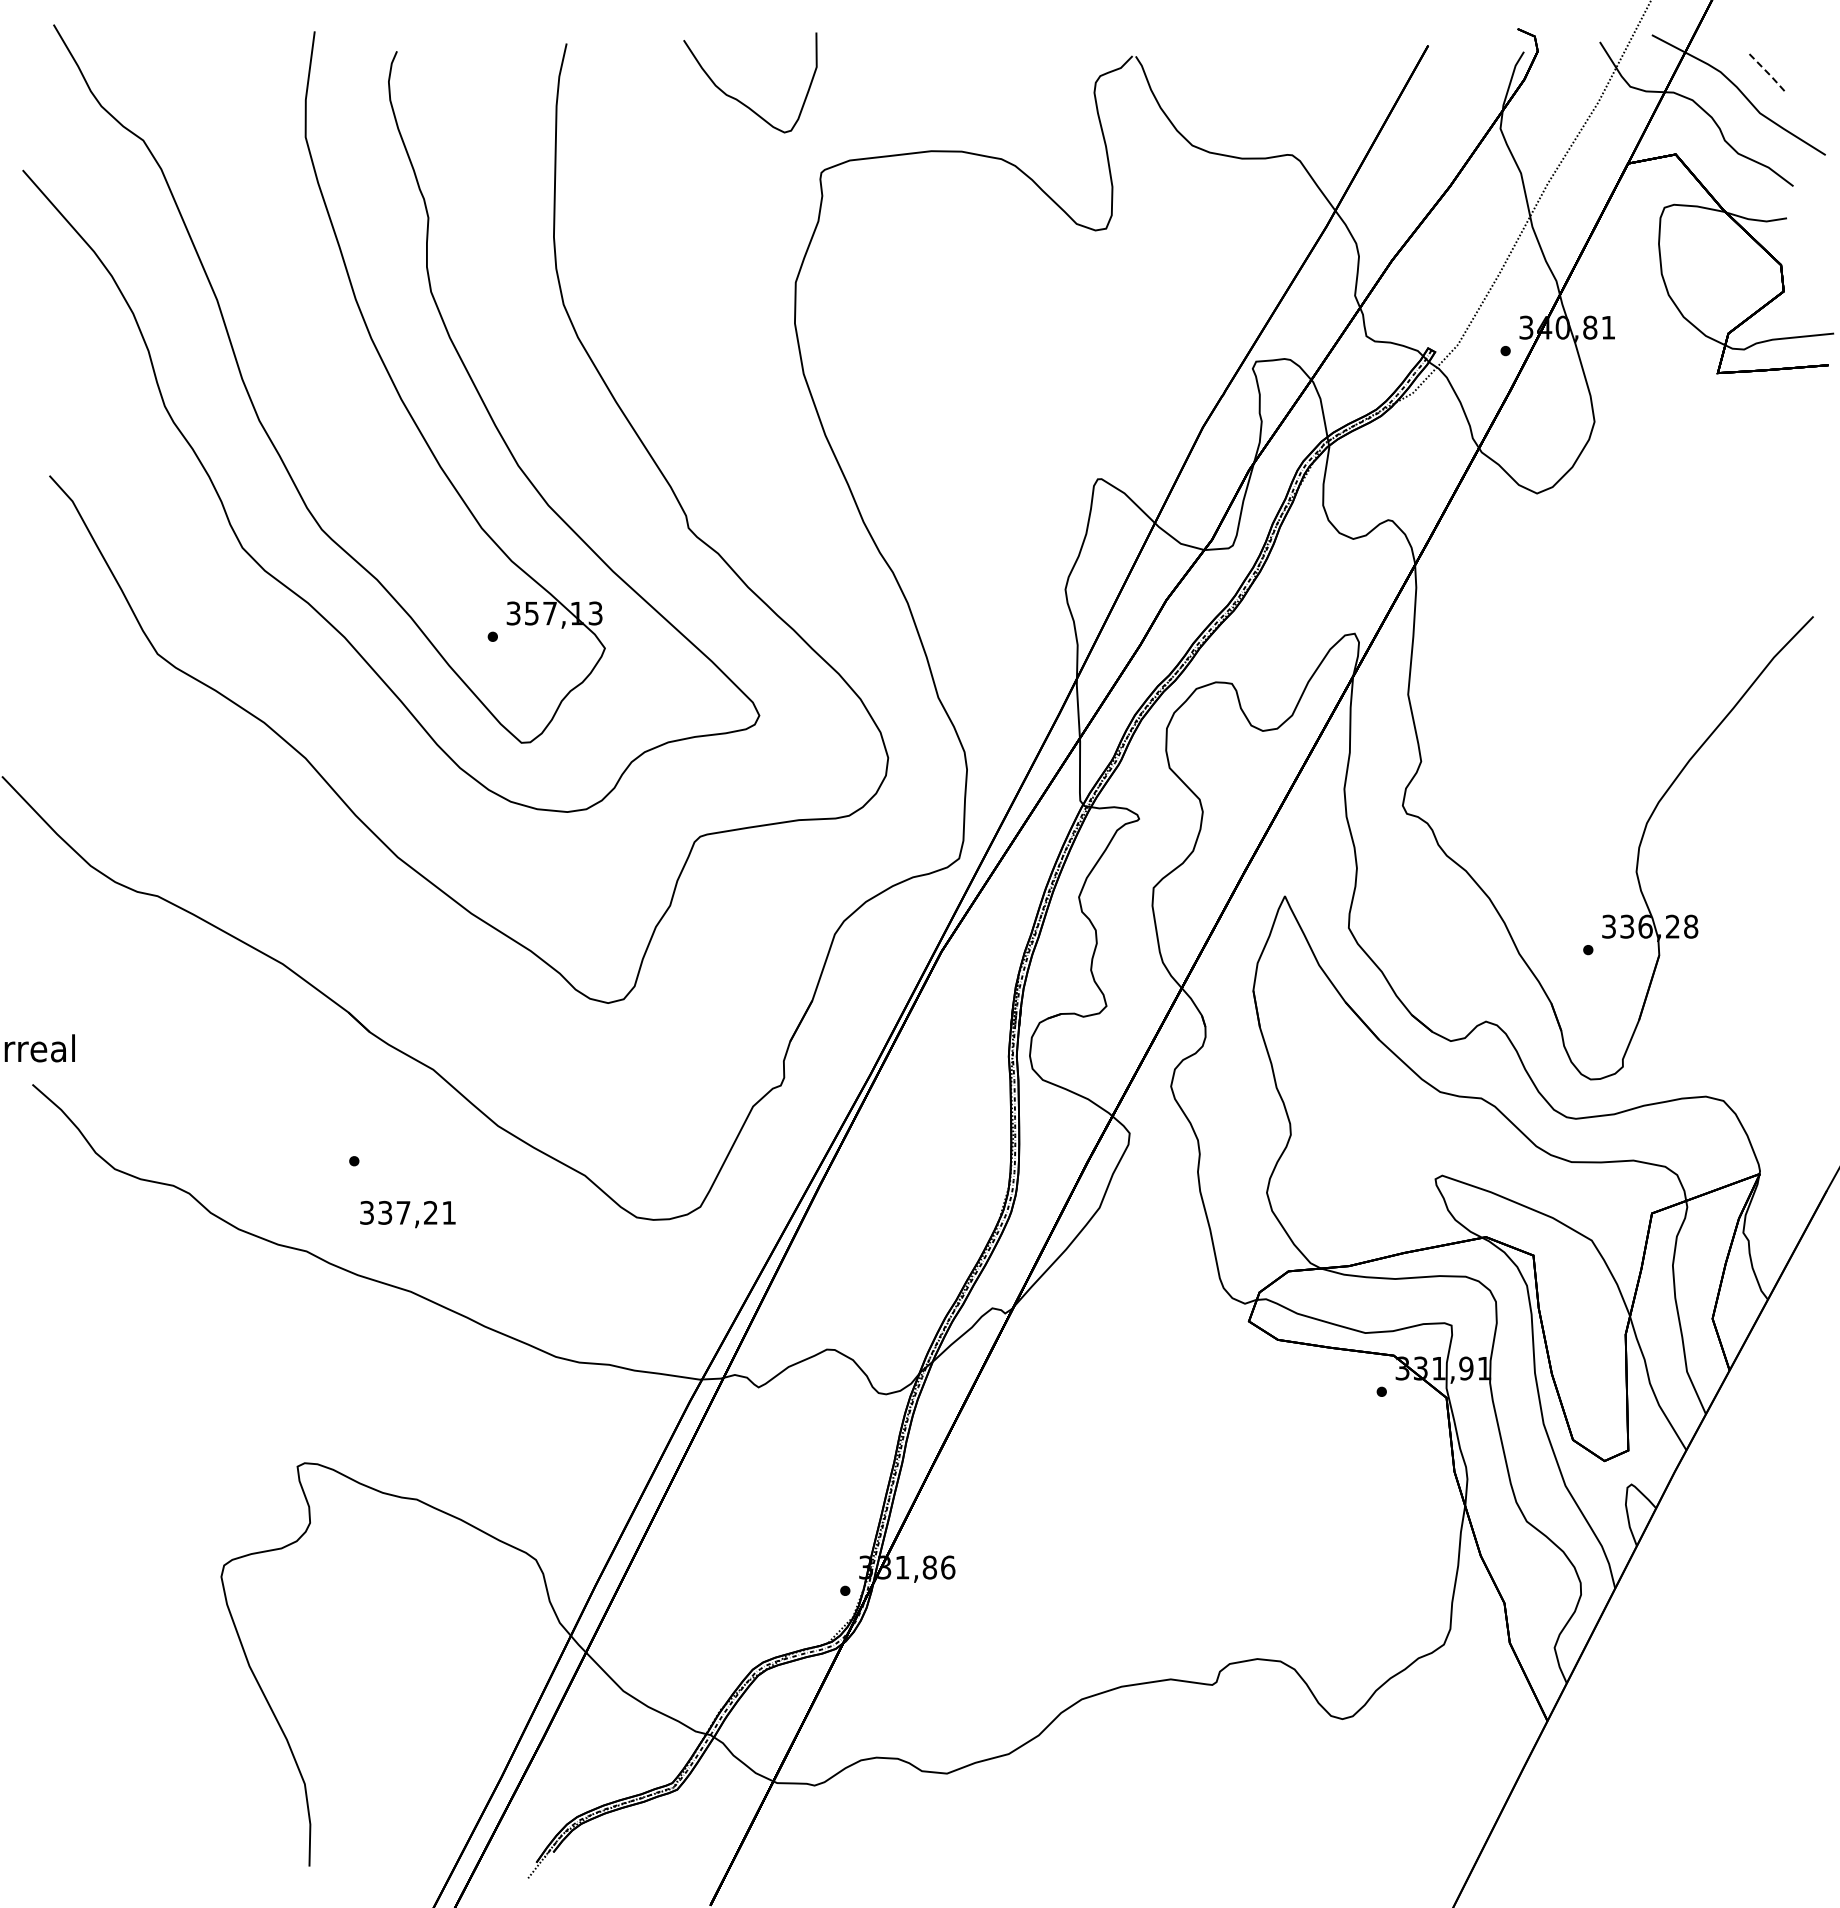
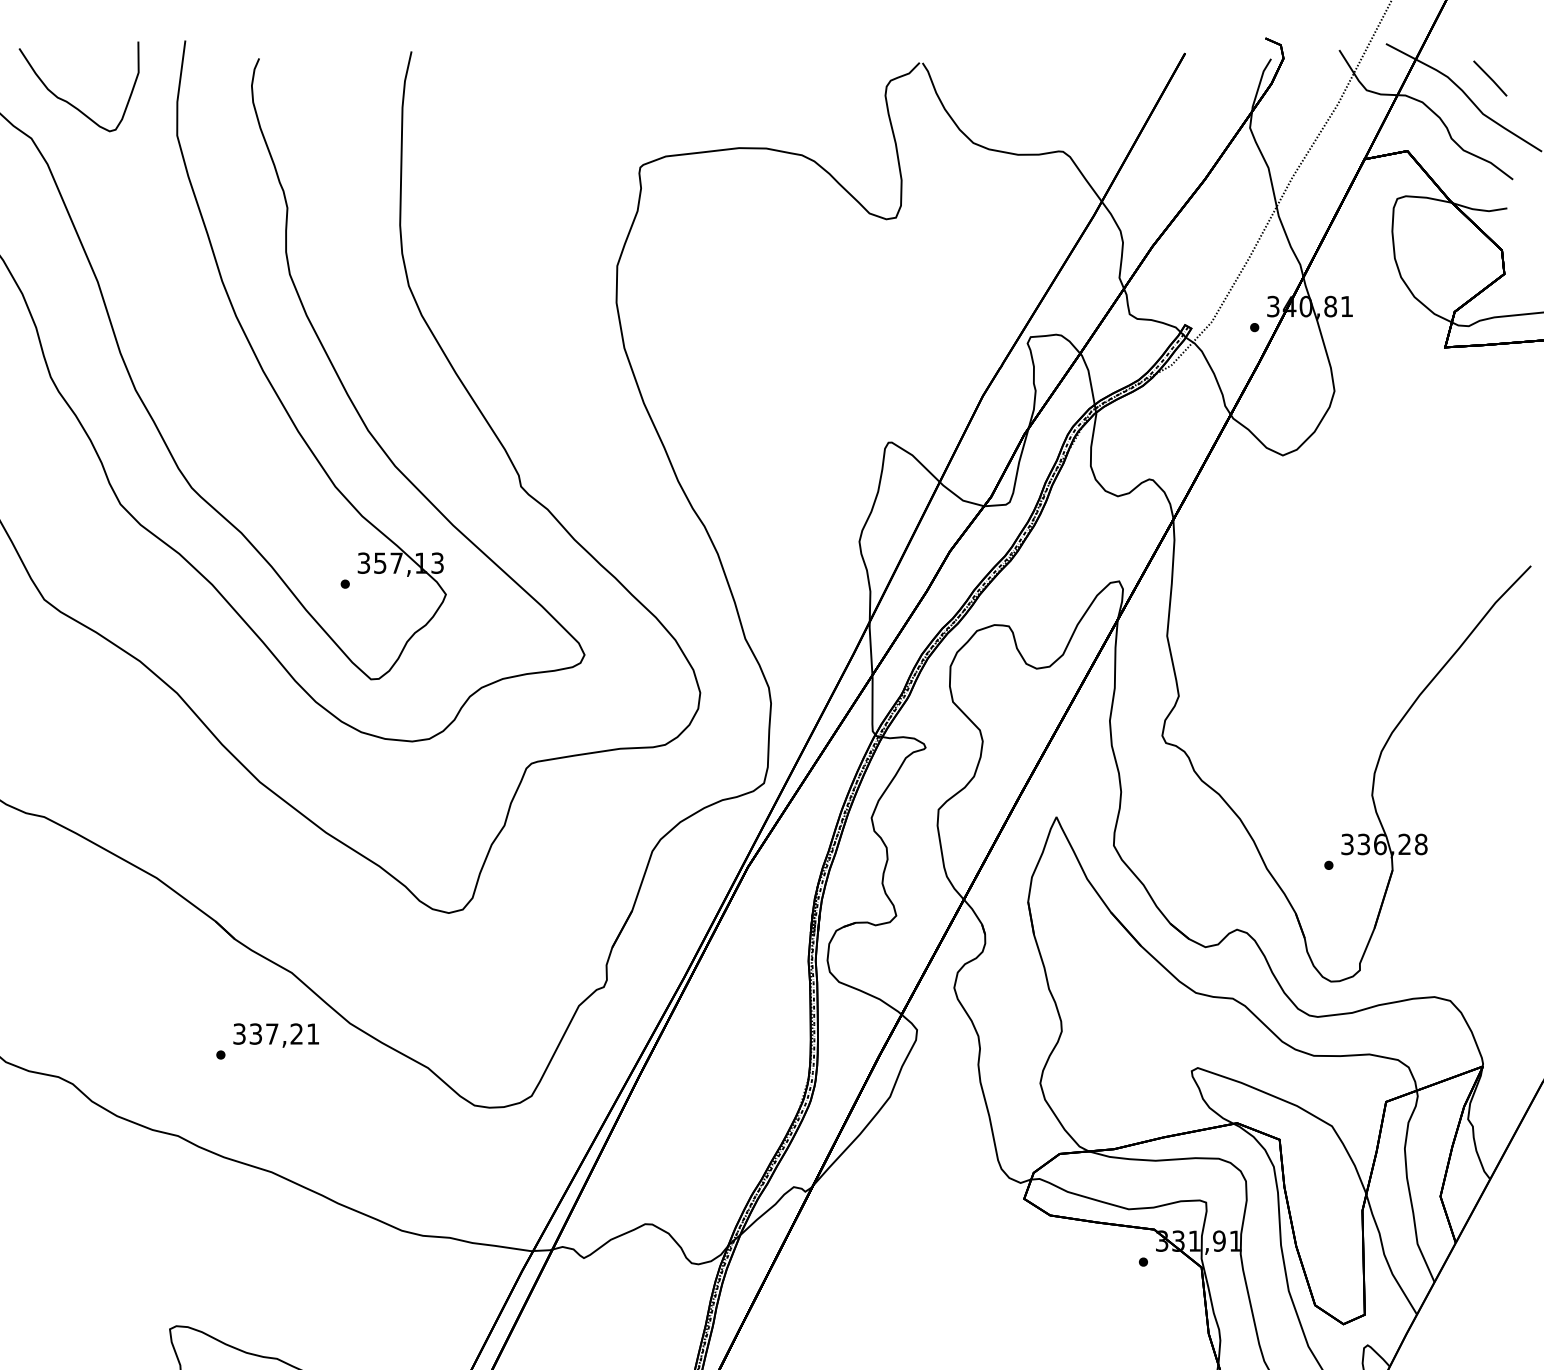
line: (1768, 73) -> (1490, 78), dashed -> solid
curve: (738, 99) -> (68, 101), moved
text: (407, 1214) -> (275, 1035), moved

